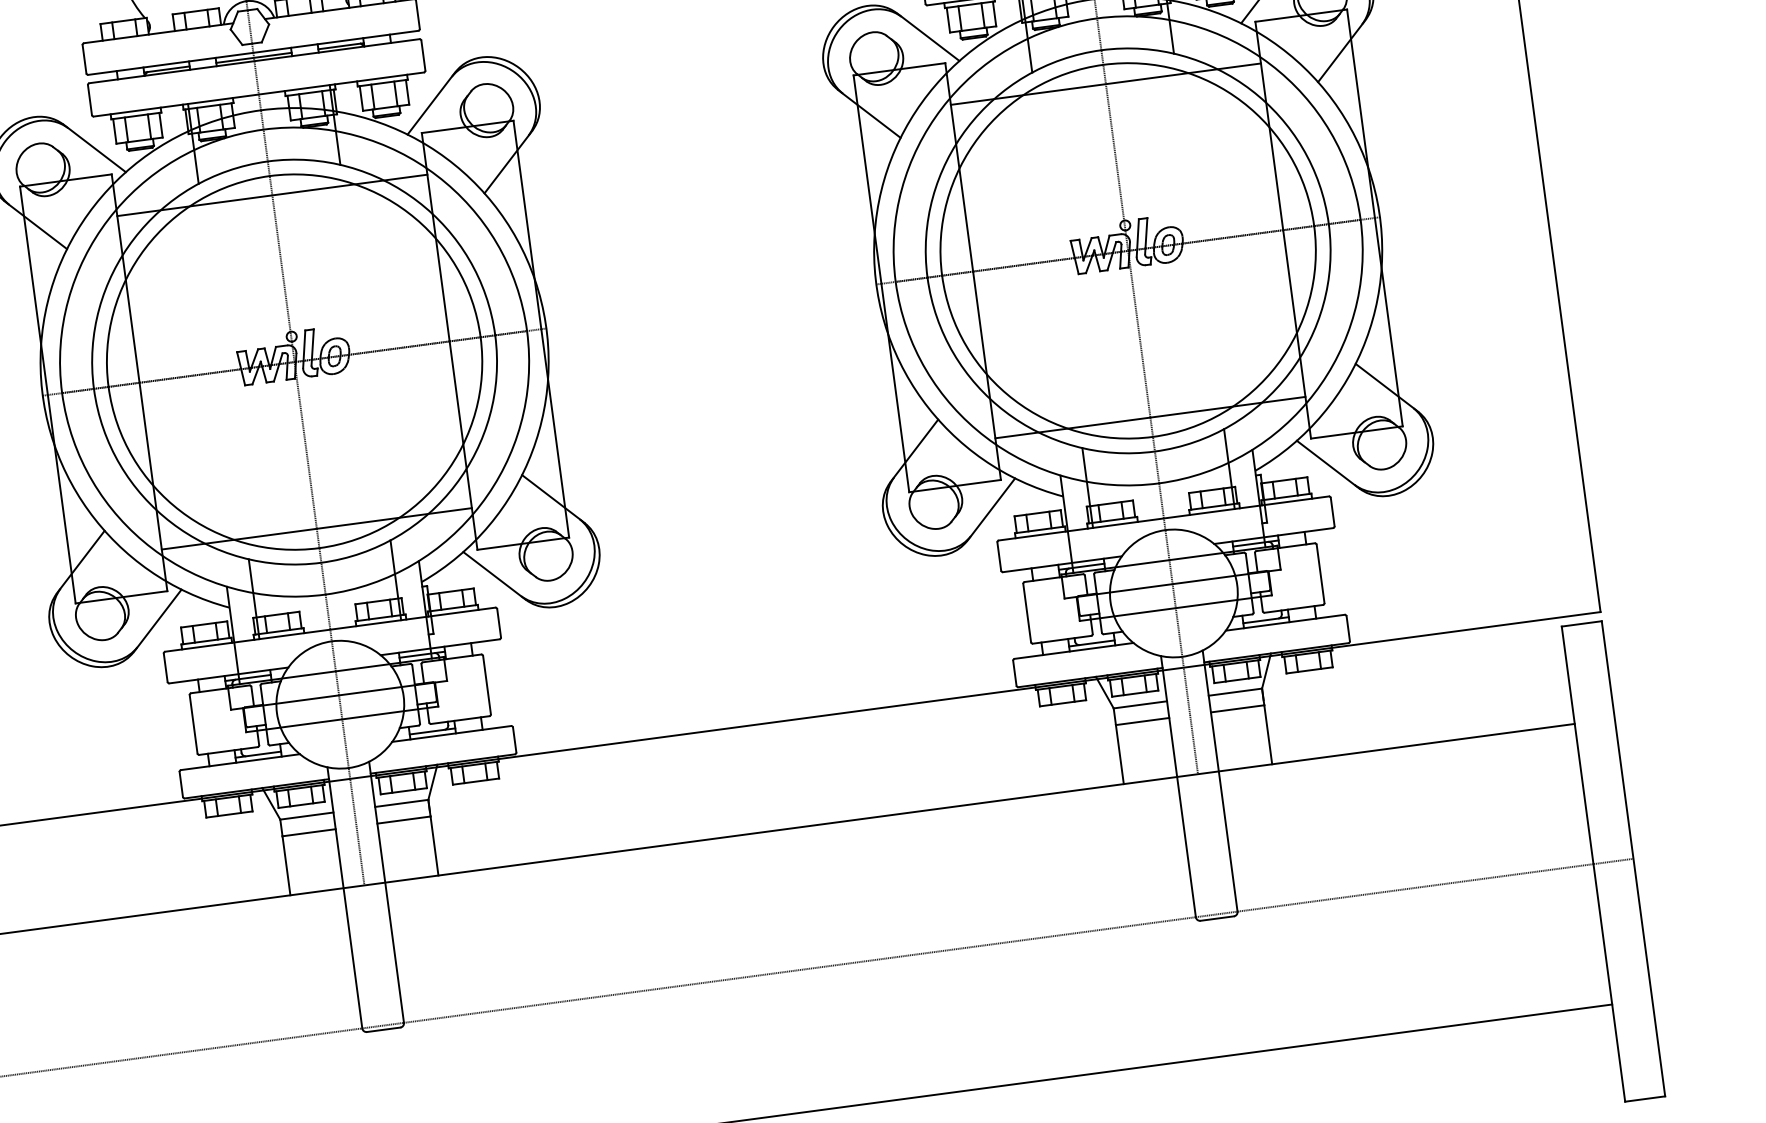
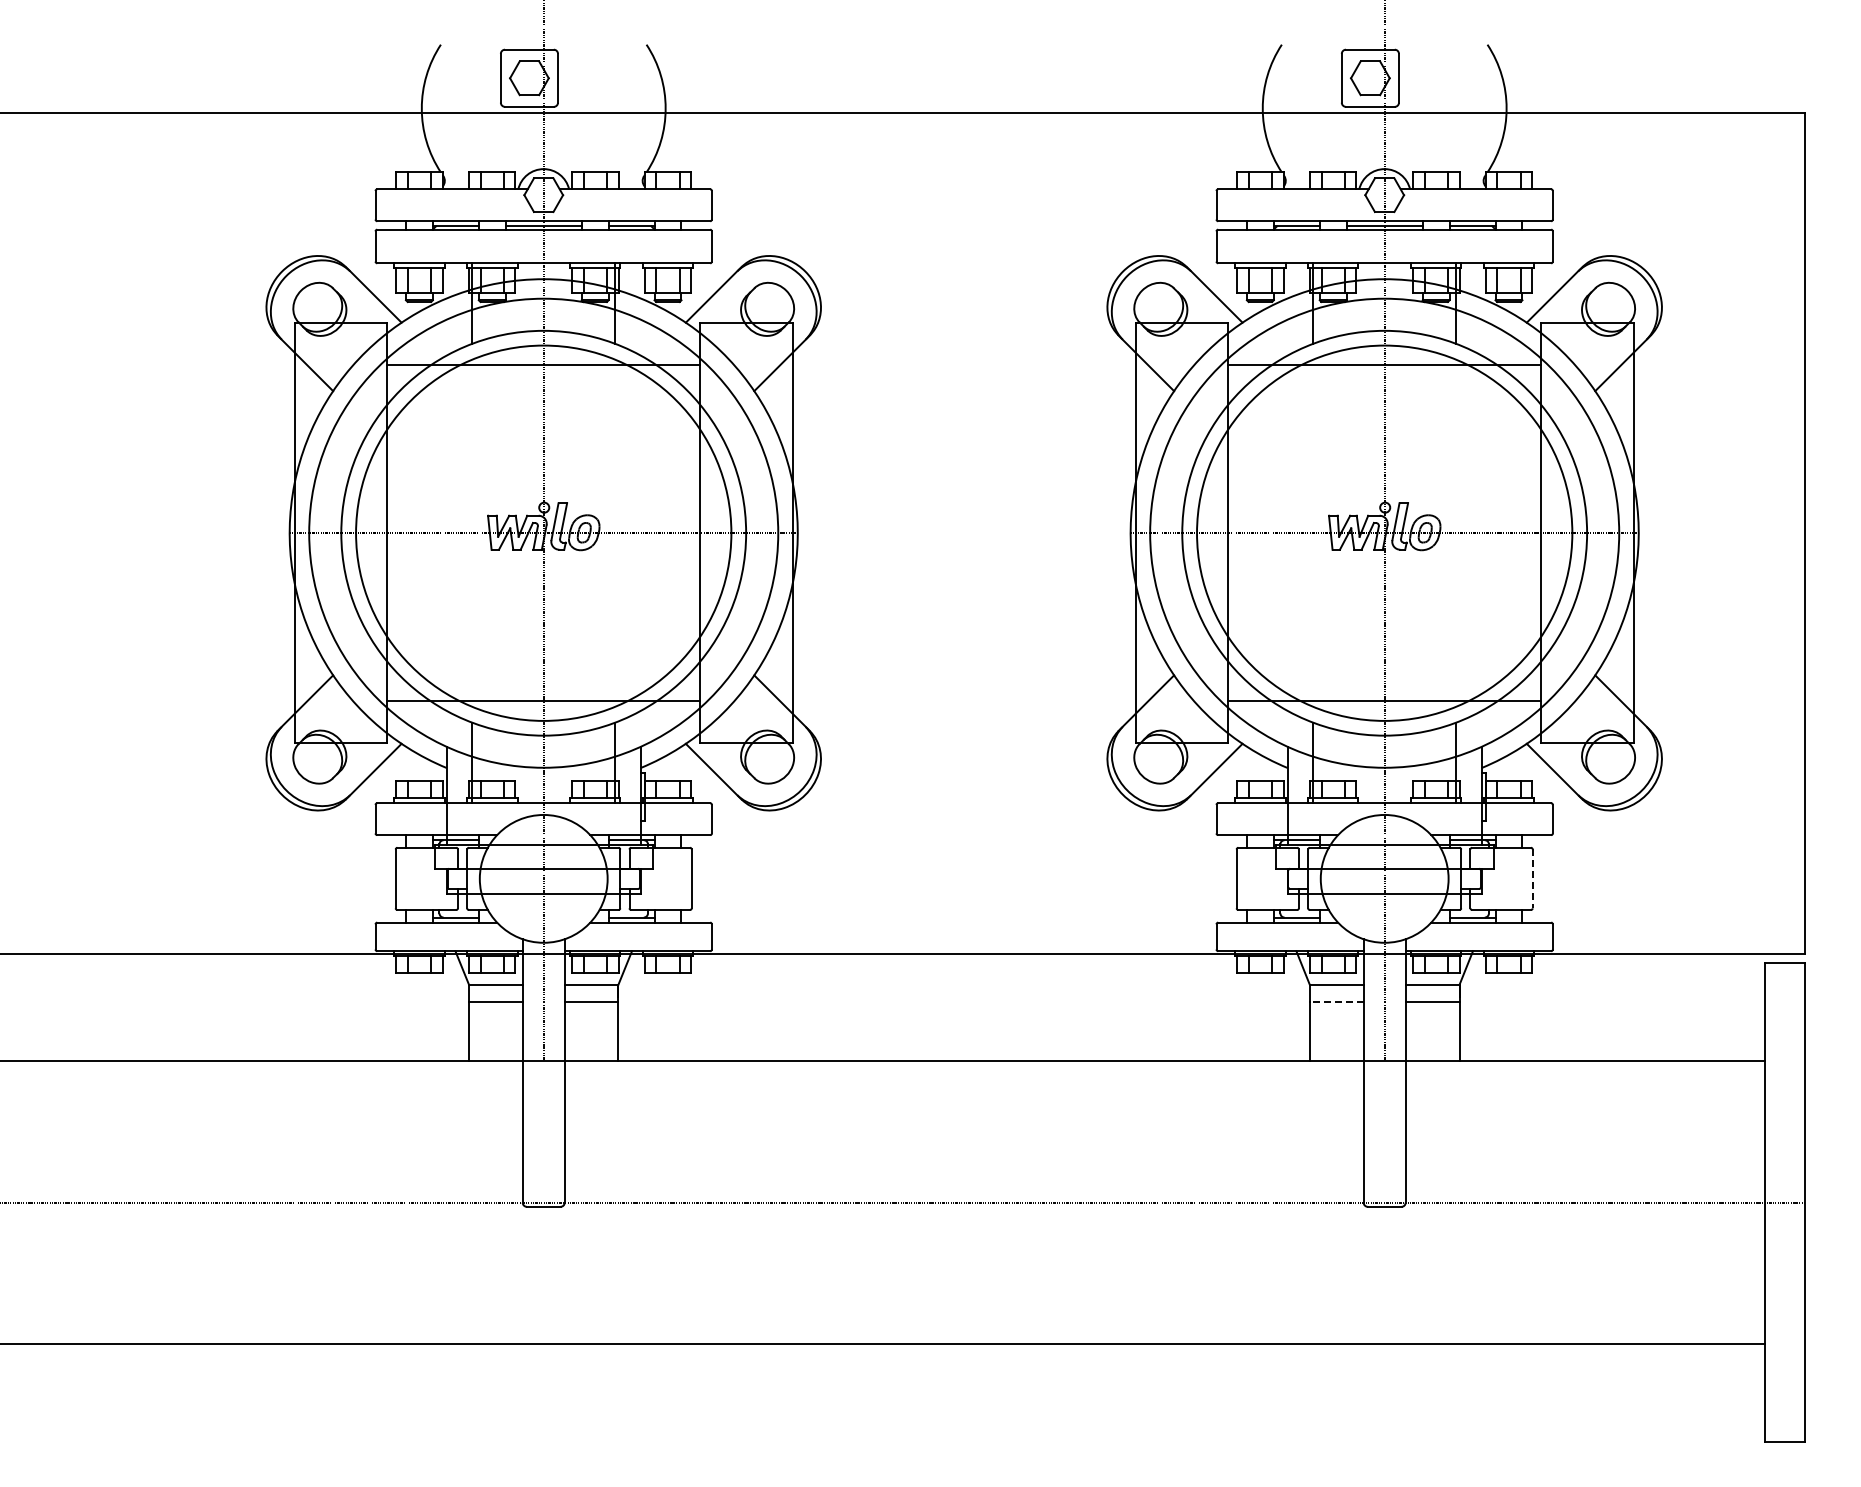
line: (1320, 574) -> (1532, 879), solid -> dashed
line: (1142, 721) -> (1336, 1001), solid -> dashed

